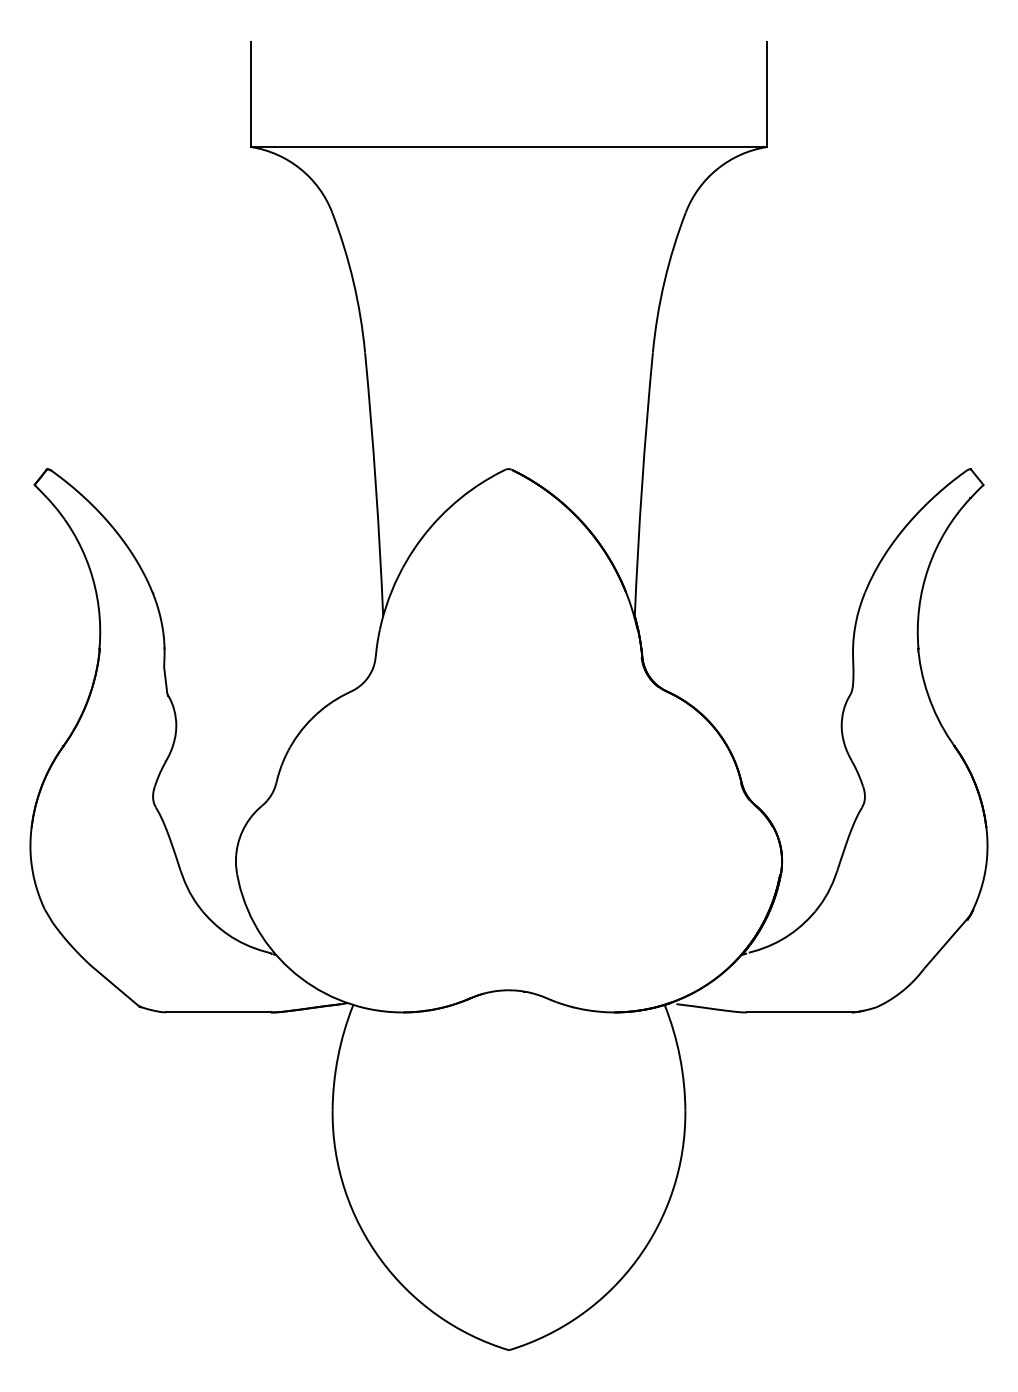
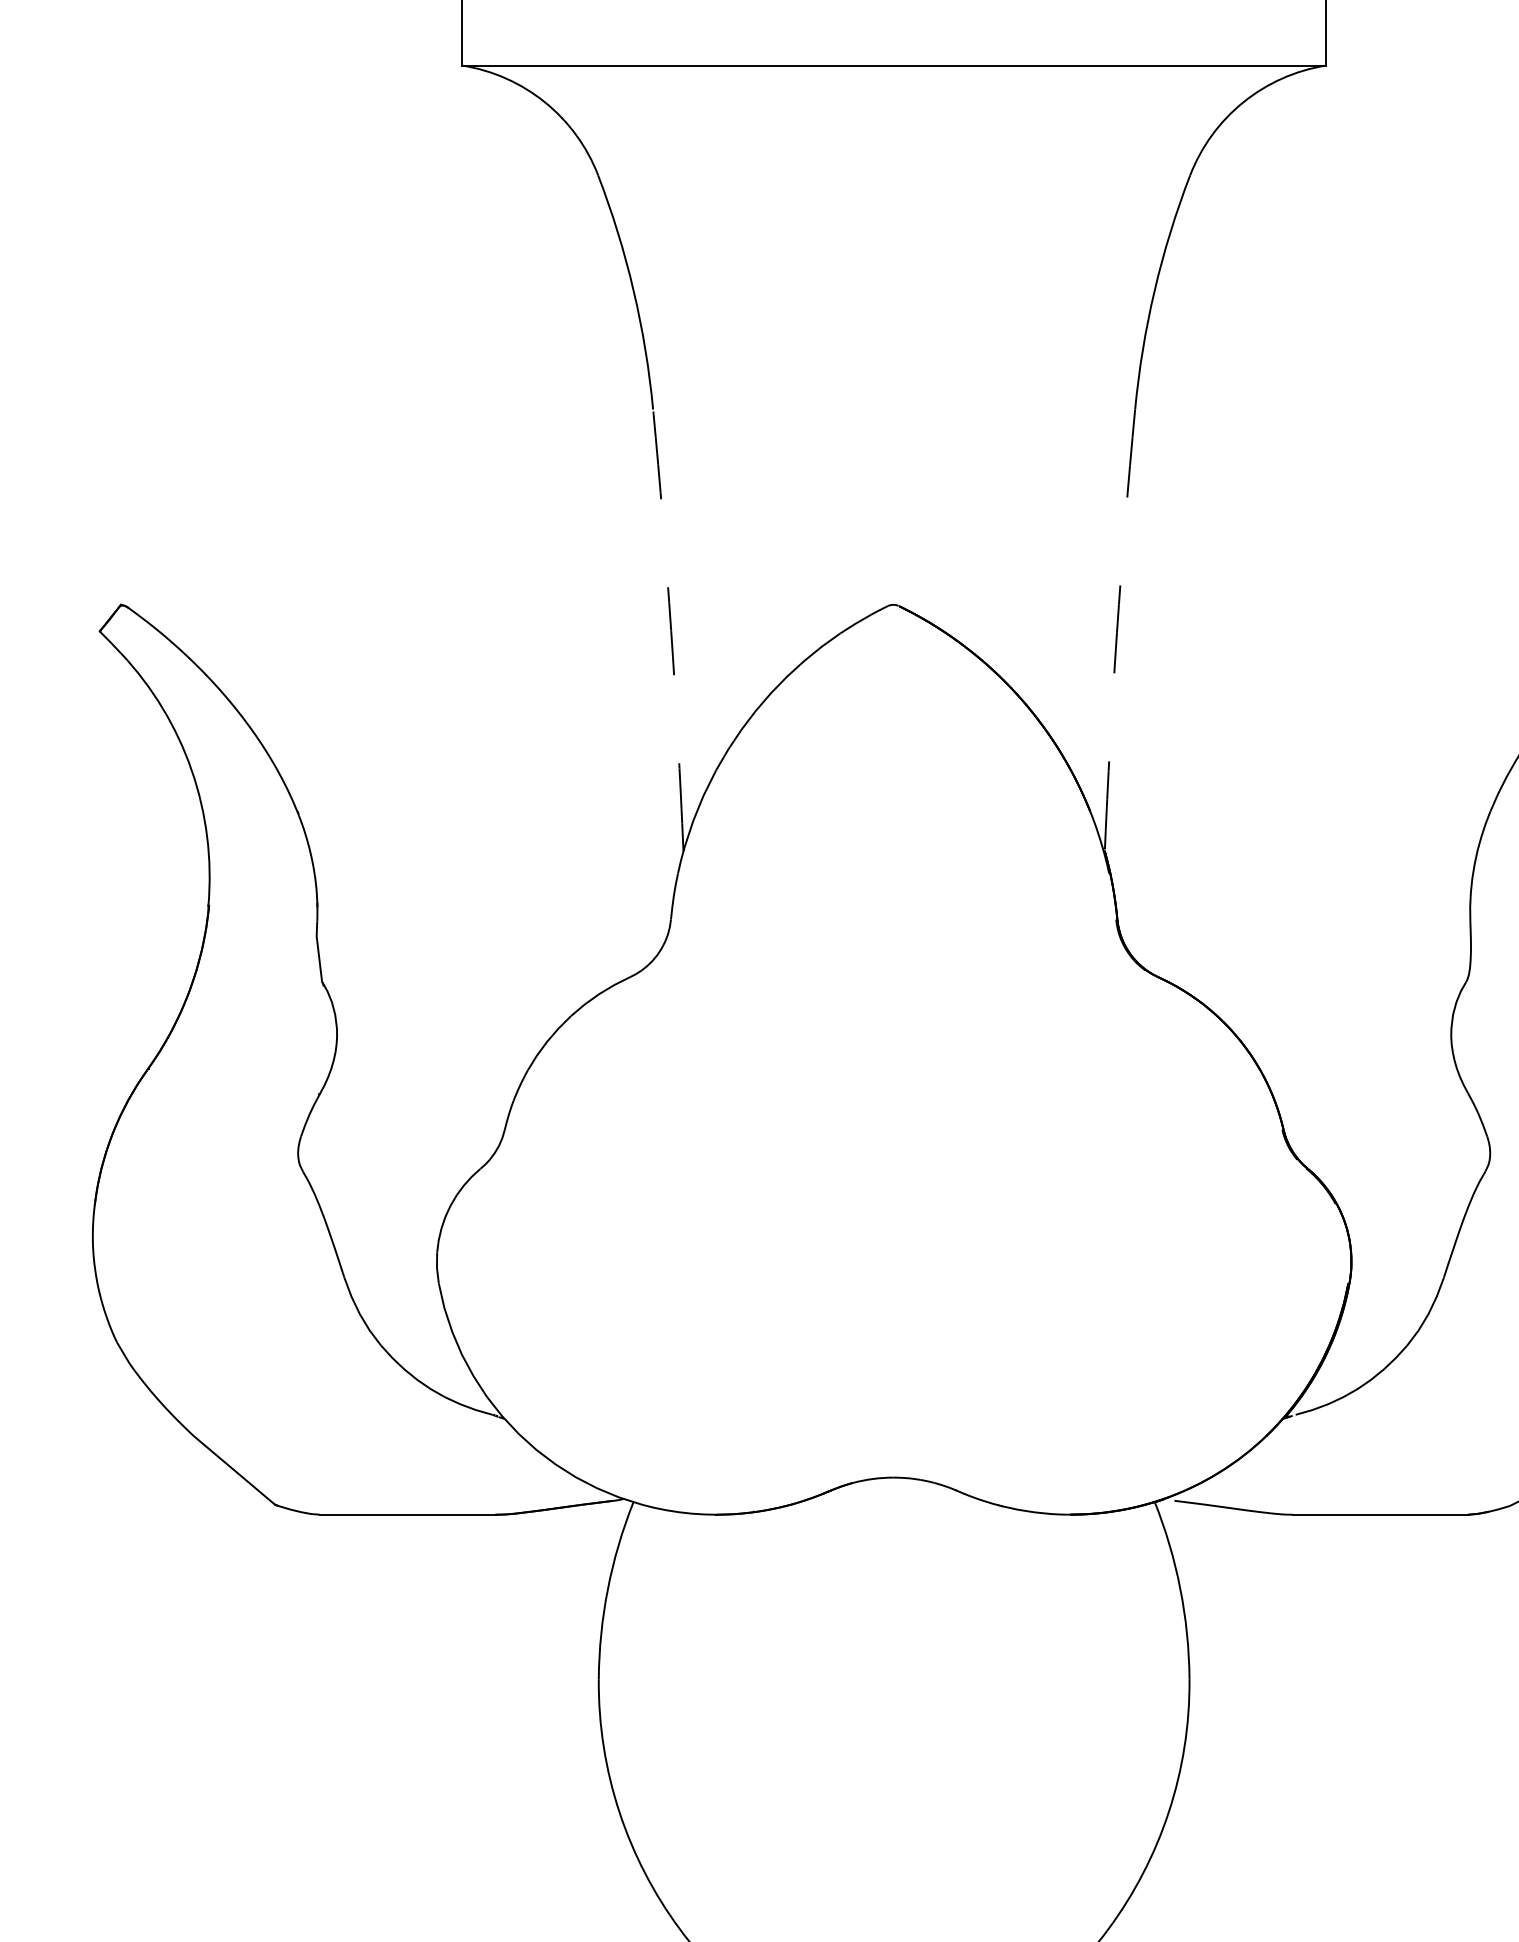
arc: (375, 484) -> (670, 630), solid -> dashed
arc: (642, 485) -> (1117, 632), solid -> dashed

